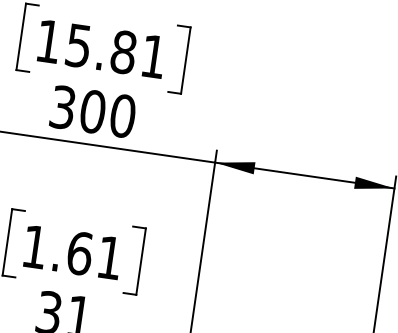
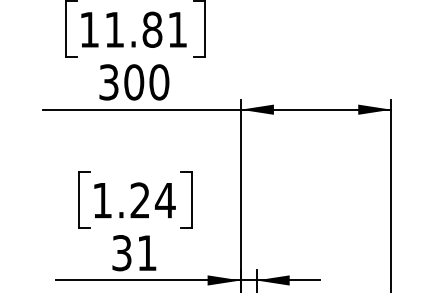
text: (78, 45) -> (114, 29), 15.81 -> 11.81
text: (94, 255) -> (152, 200), 1.61 -> 1.24

